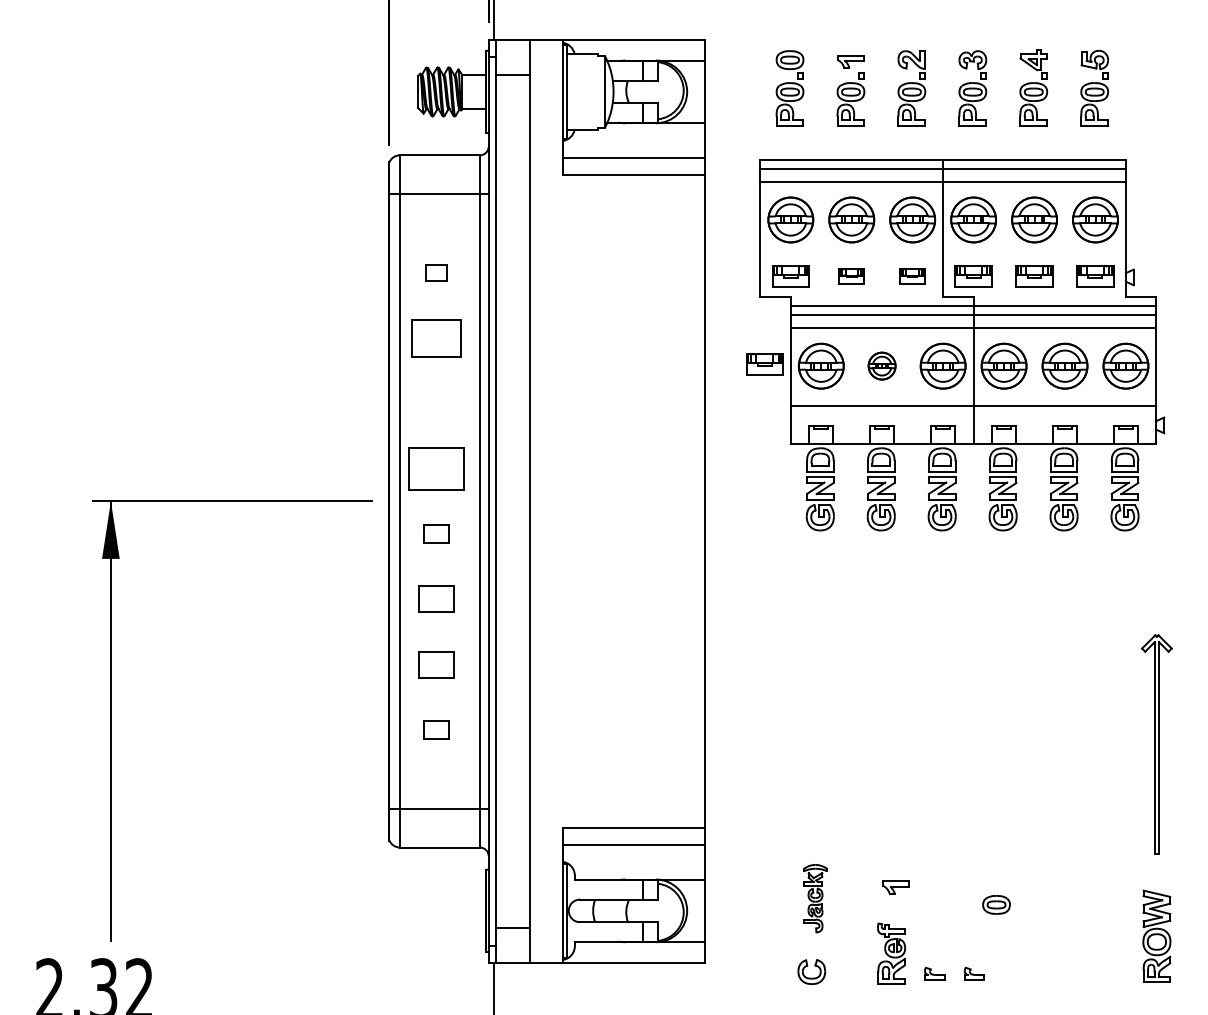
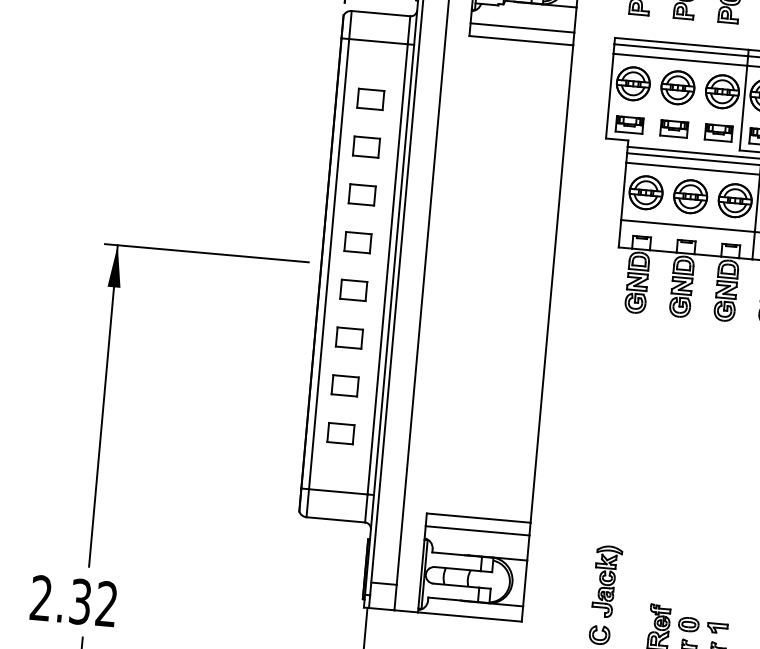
part: (436, 272) -> (370, 99), size x1.67
part: (851, 276) -> (674, 129), size x1.43
part: (912, 276) -> (718, 133), size x1.43
part: (436, 337) -> (366, 146), size x0.71
part: (764, 364) -> (604, 187), removed
part: (881, 365) -> (690, 196), size x1.67
part: (436, 403) -> (362, 194), added
part: (436, 468) -> (358, 242), size x0.62
part: (436, 533) -> (353, 289), size x1.43
part: (436, 729) -> (340, 433), size x1.43
part: (895, 887) -> (717, 628), moved
part: (815, 898) -> (607, 581), size x1.43
part: (996, 904) -> (688, 624), moved

